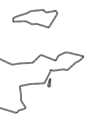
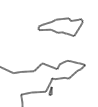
part: (34, 18) -> (59, 26), moved

